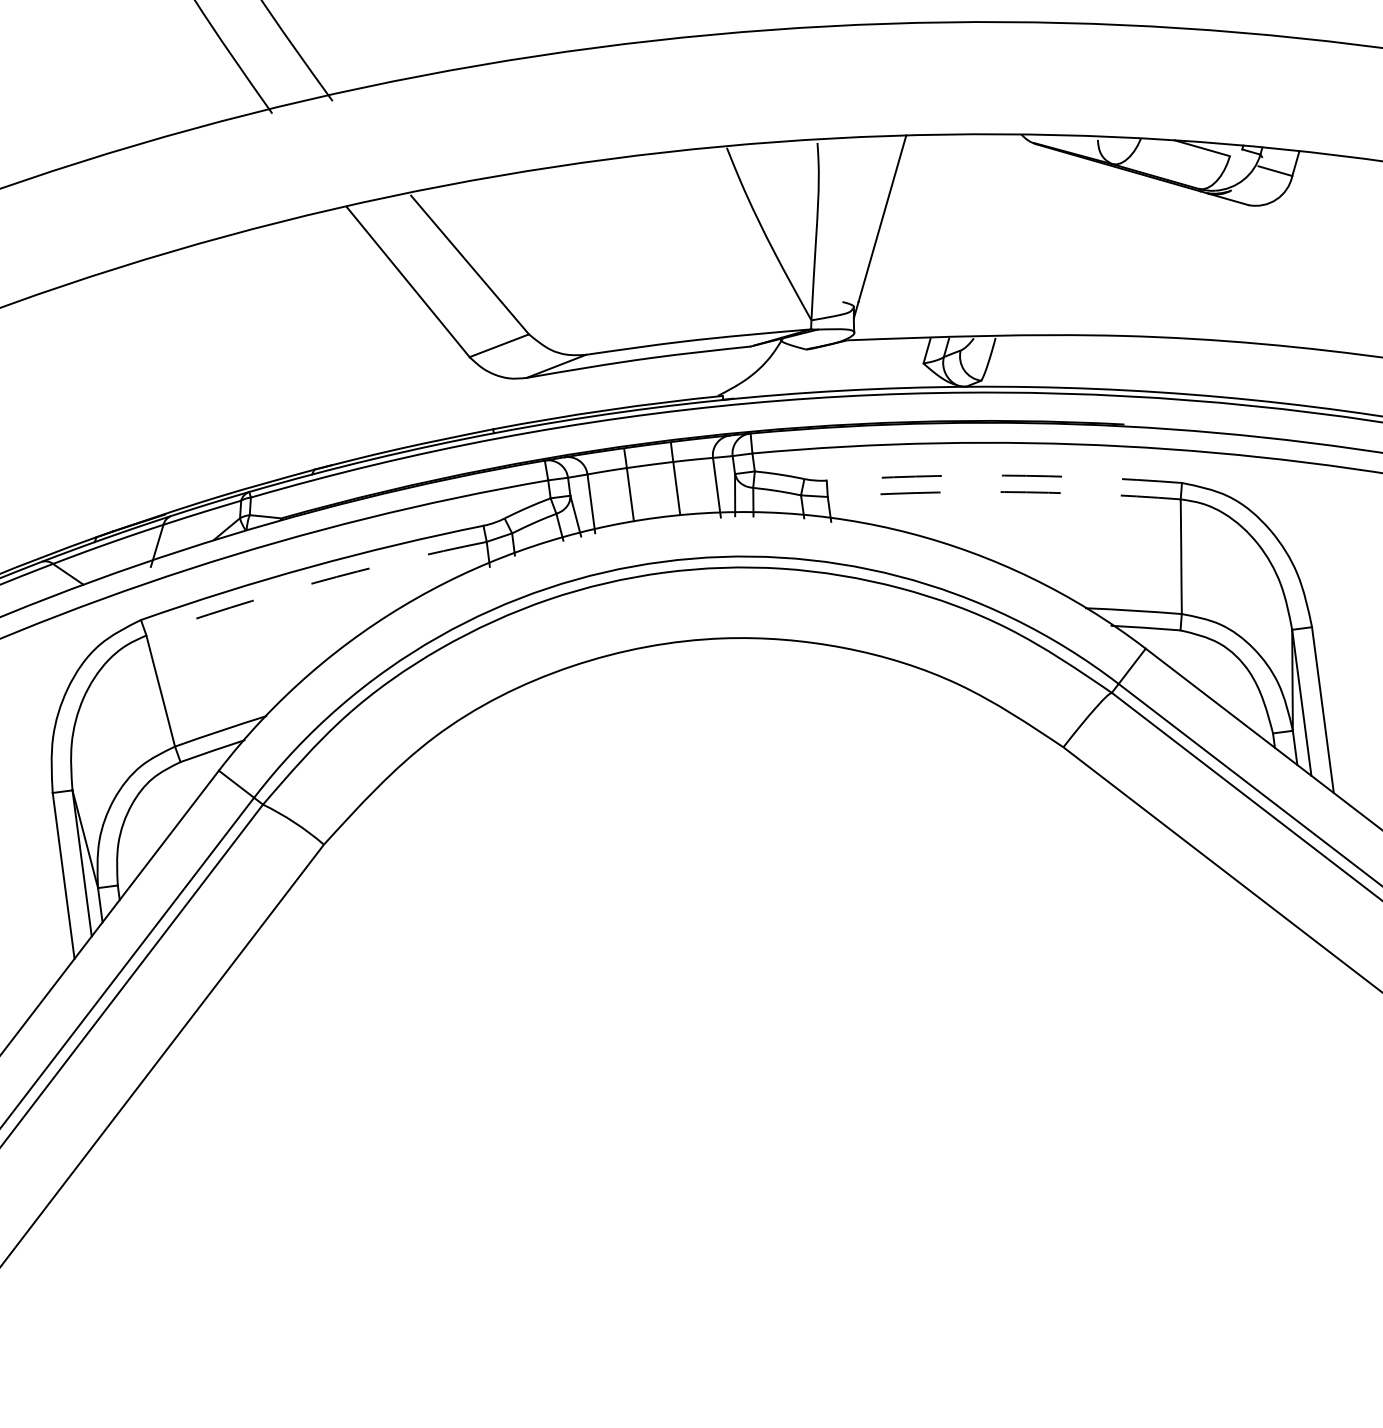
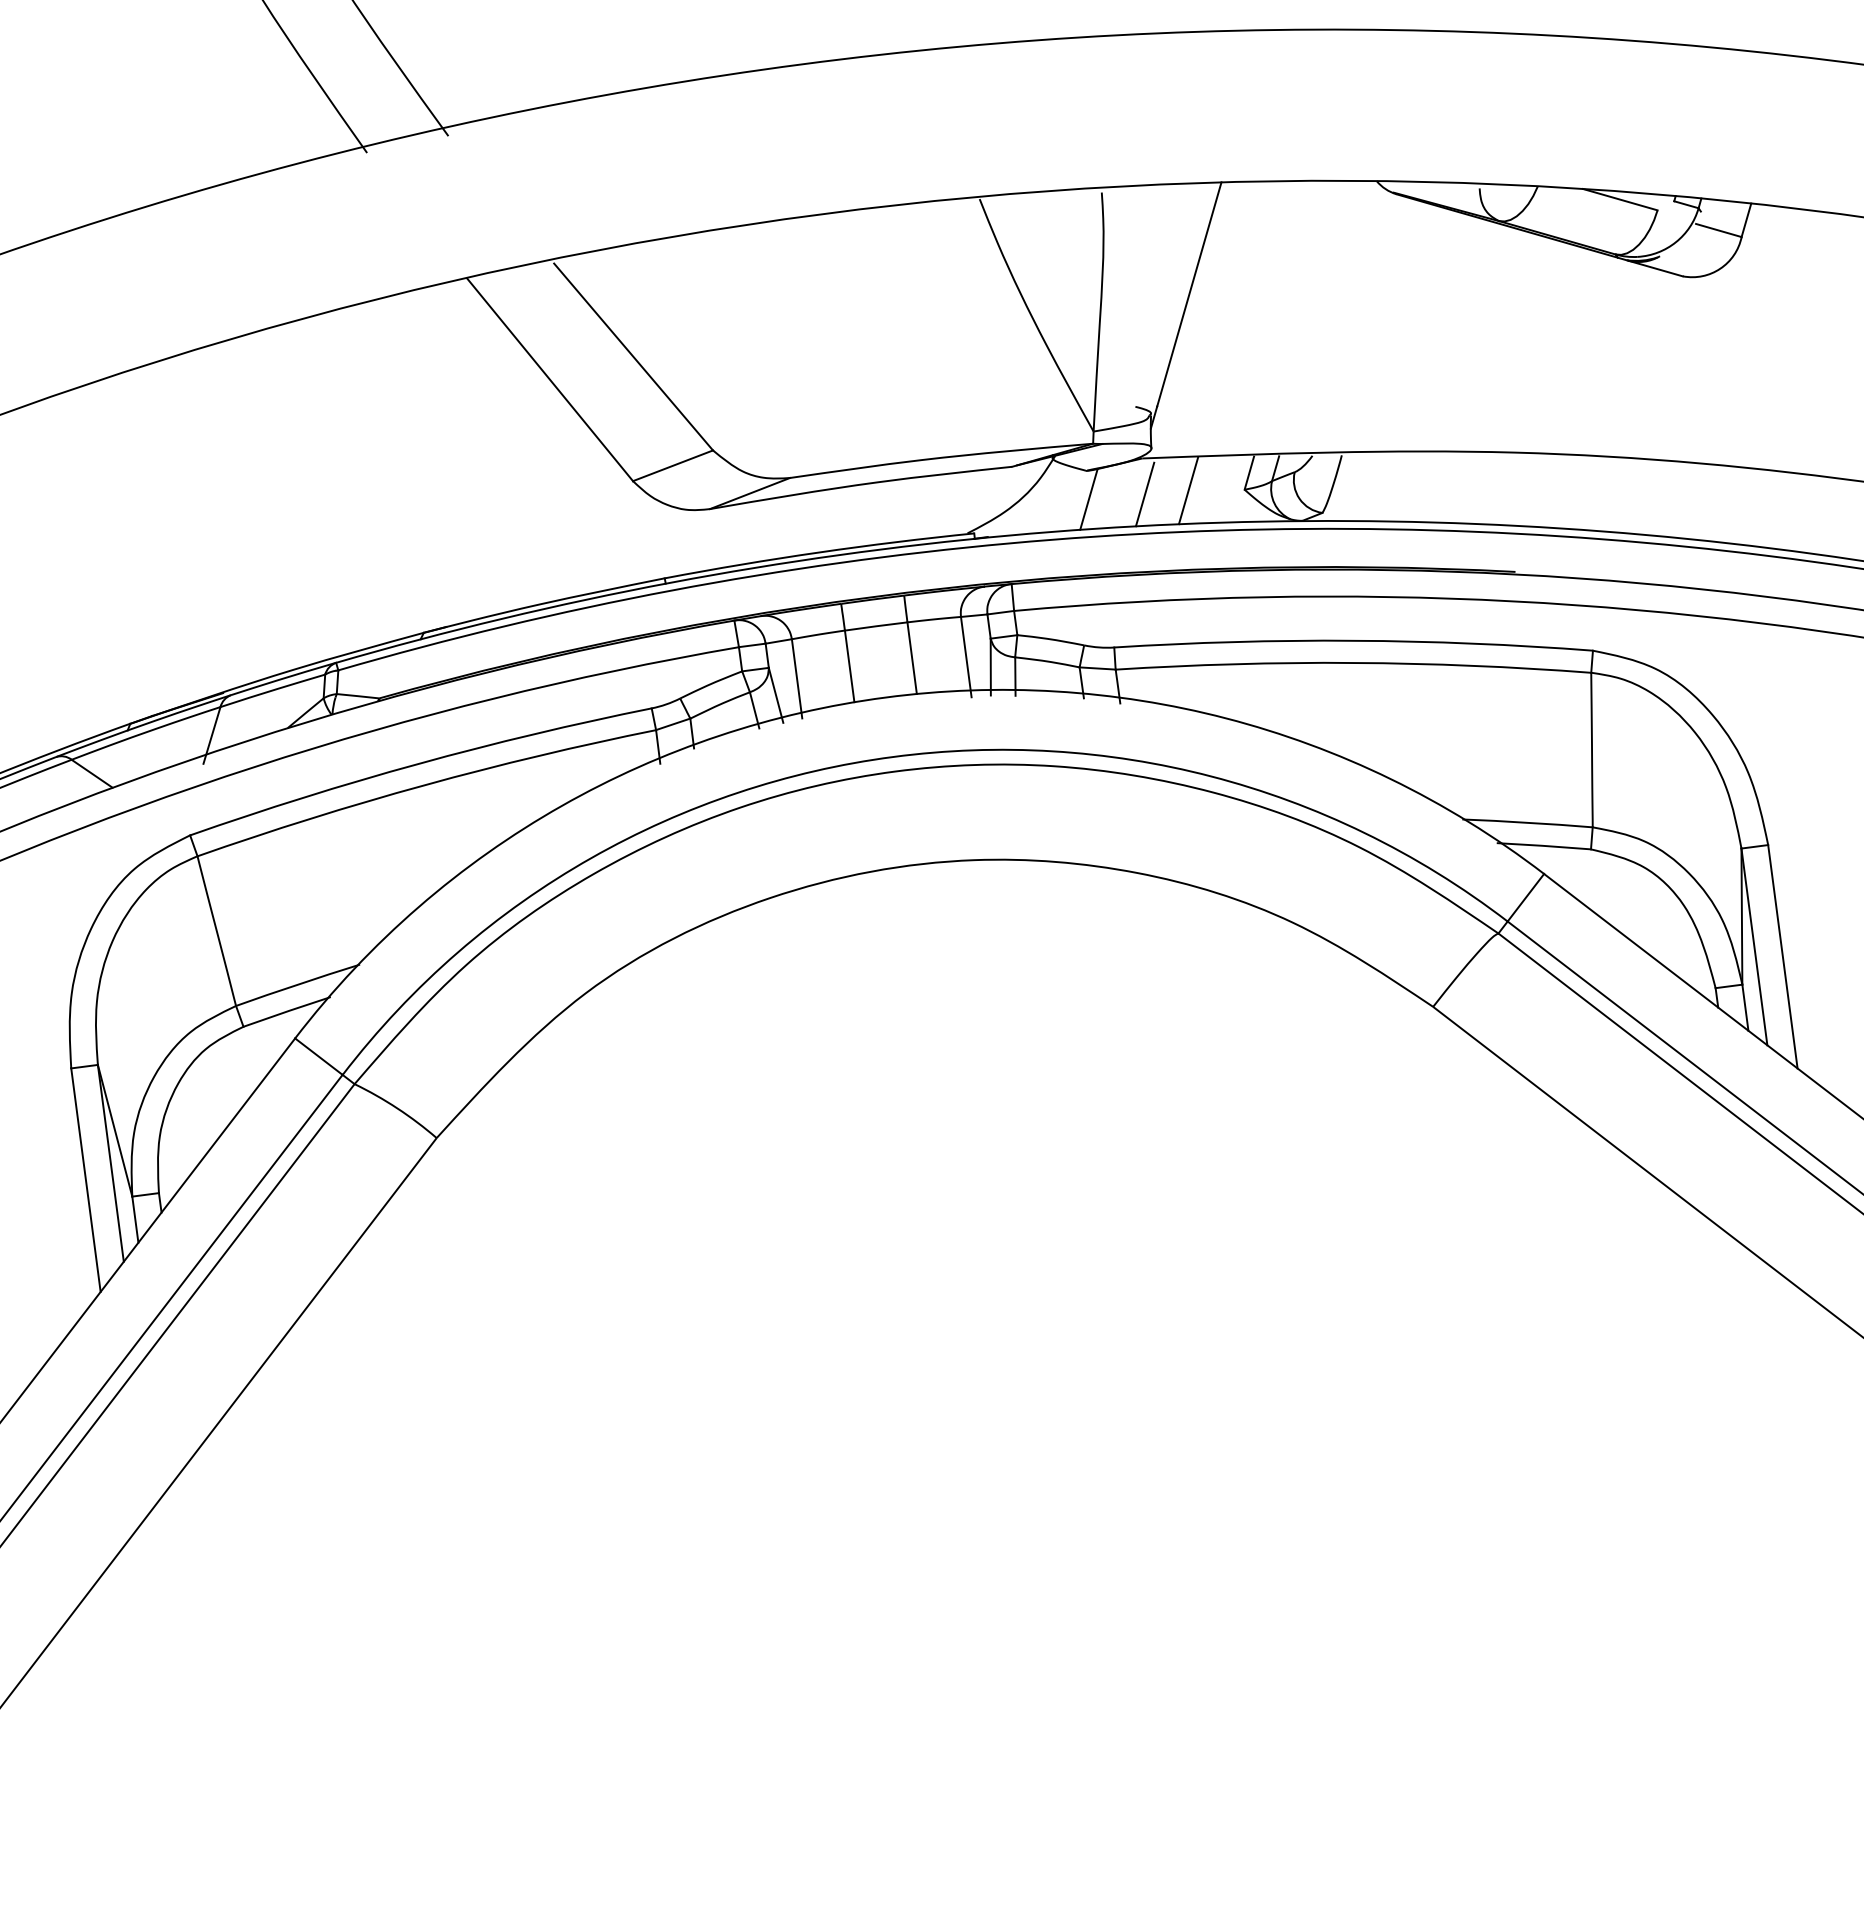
line: (881, 364) -> (1188, 490), added
line: (849, 367) -> (1144, 494), added
line: (807, 370) -> (1088, 499), added
arc: (1004, 475) -> (1353, 640), dashed -> solid
arc: (1004, 491) -> (1353, 662), dashed -> solid
arc: (314, 583) -> (424, 785), dashed -> solid

